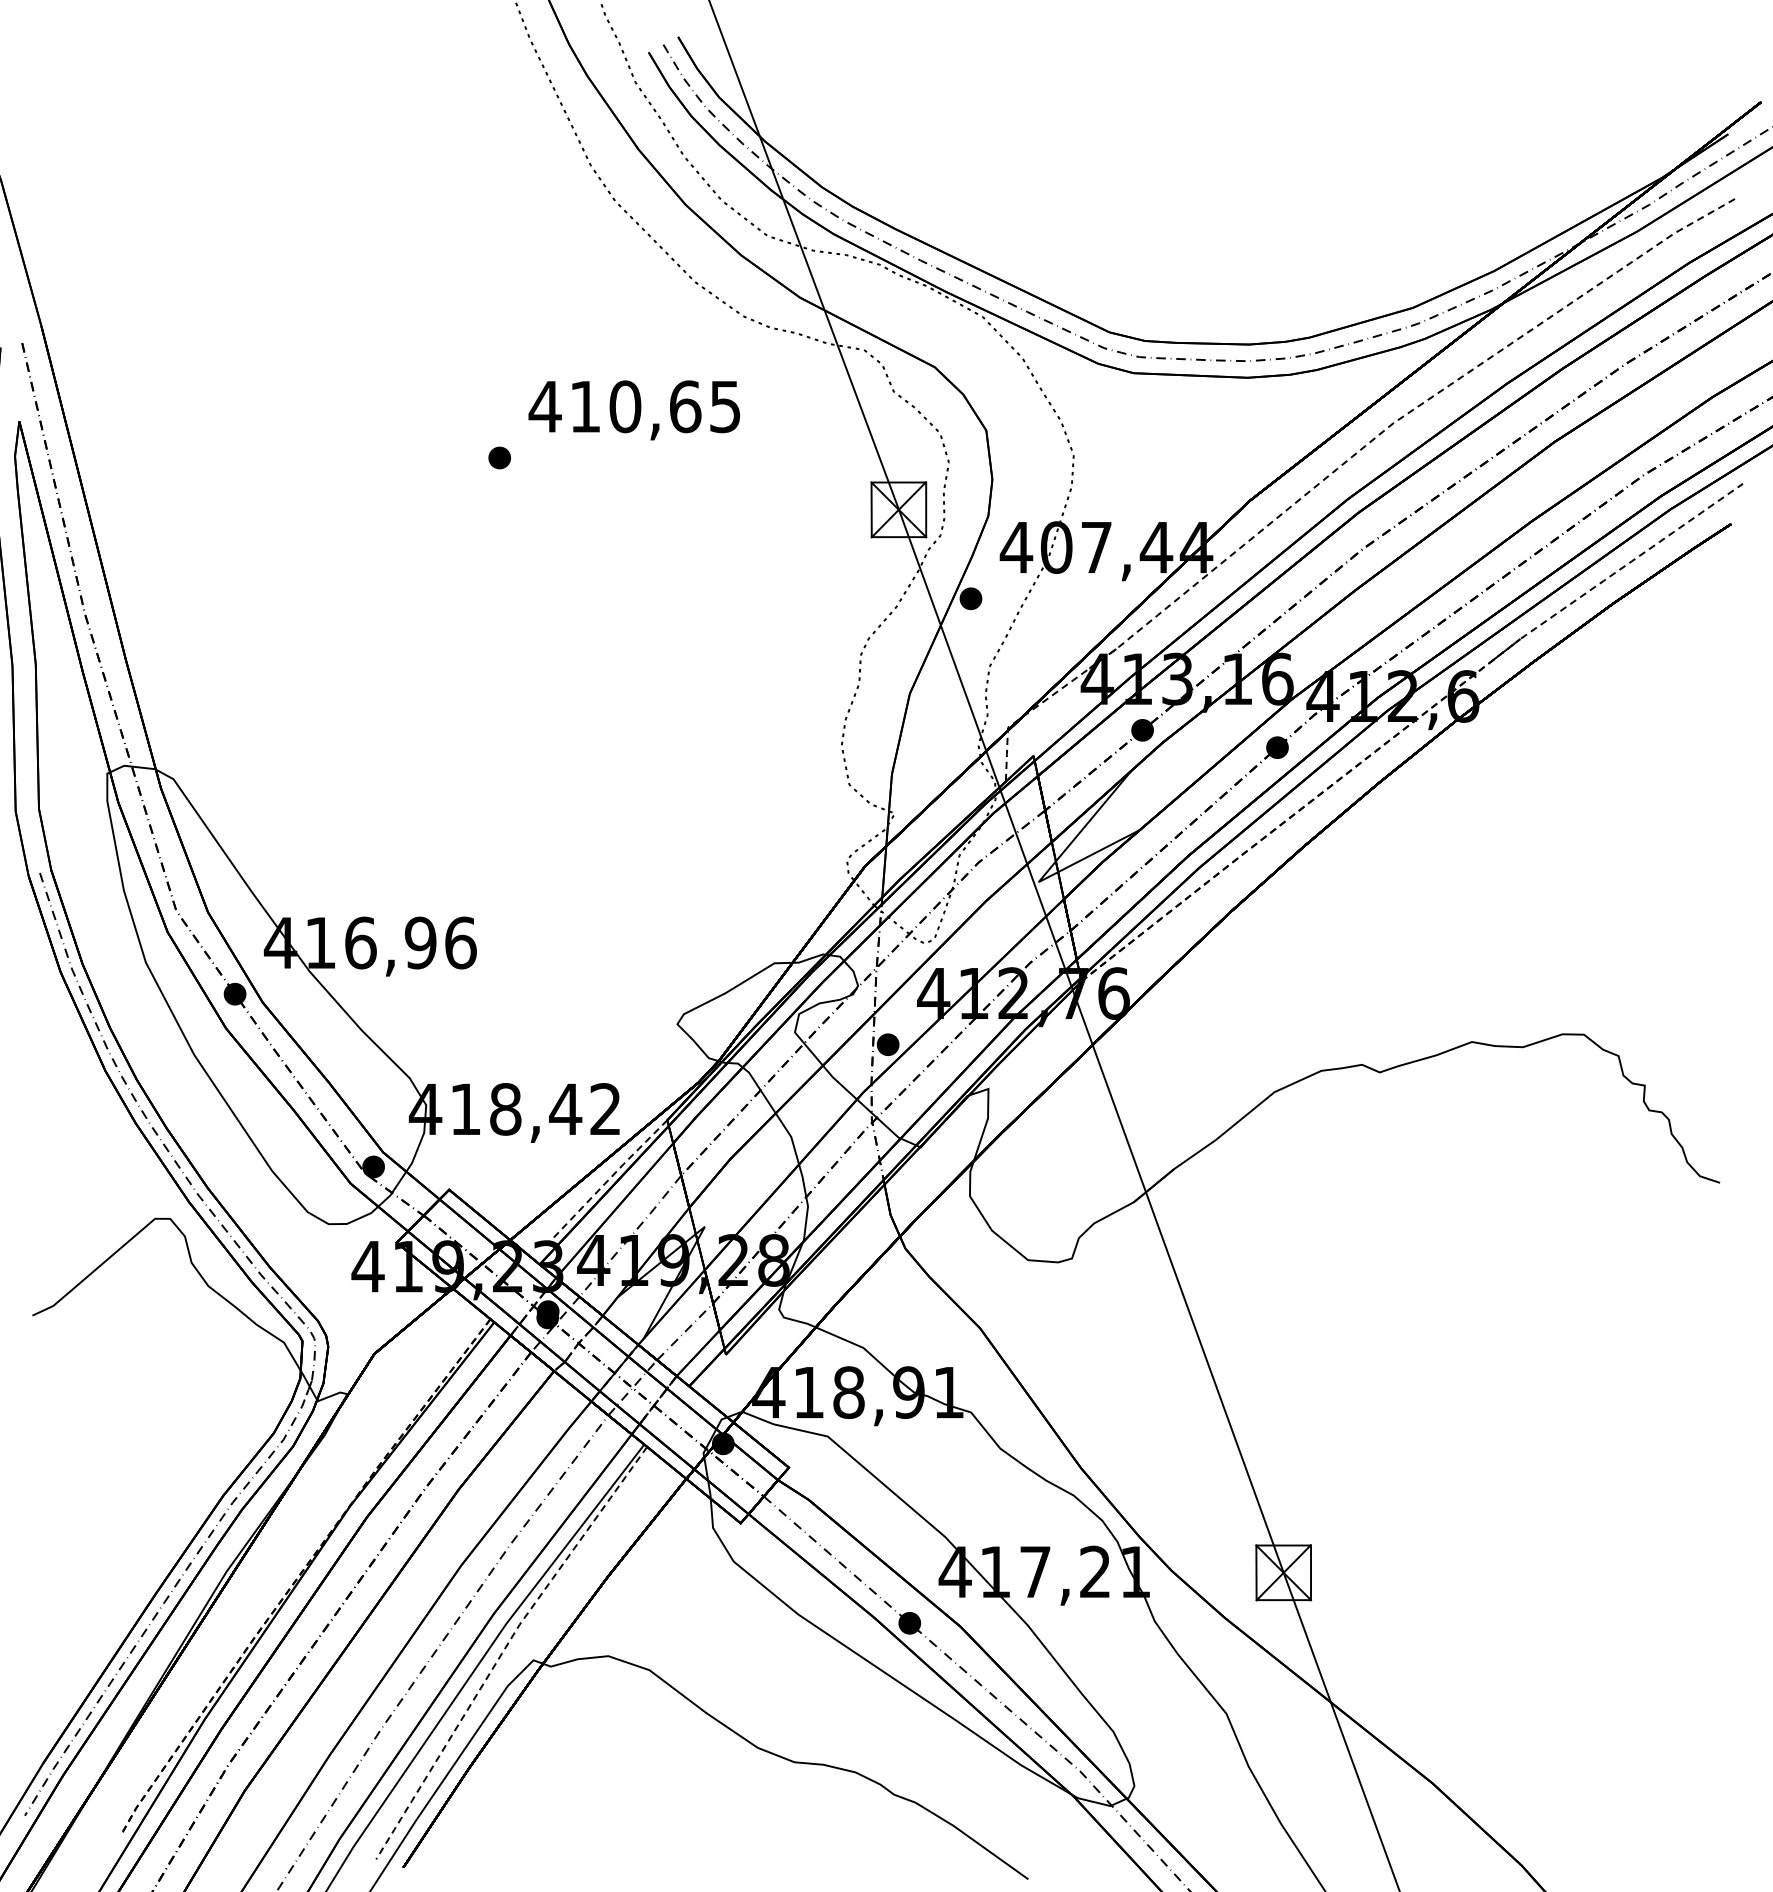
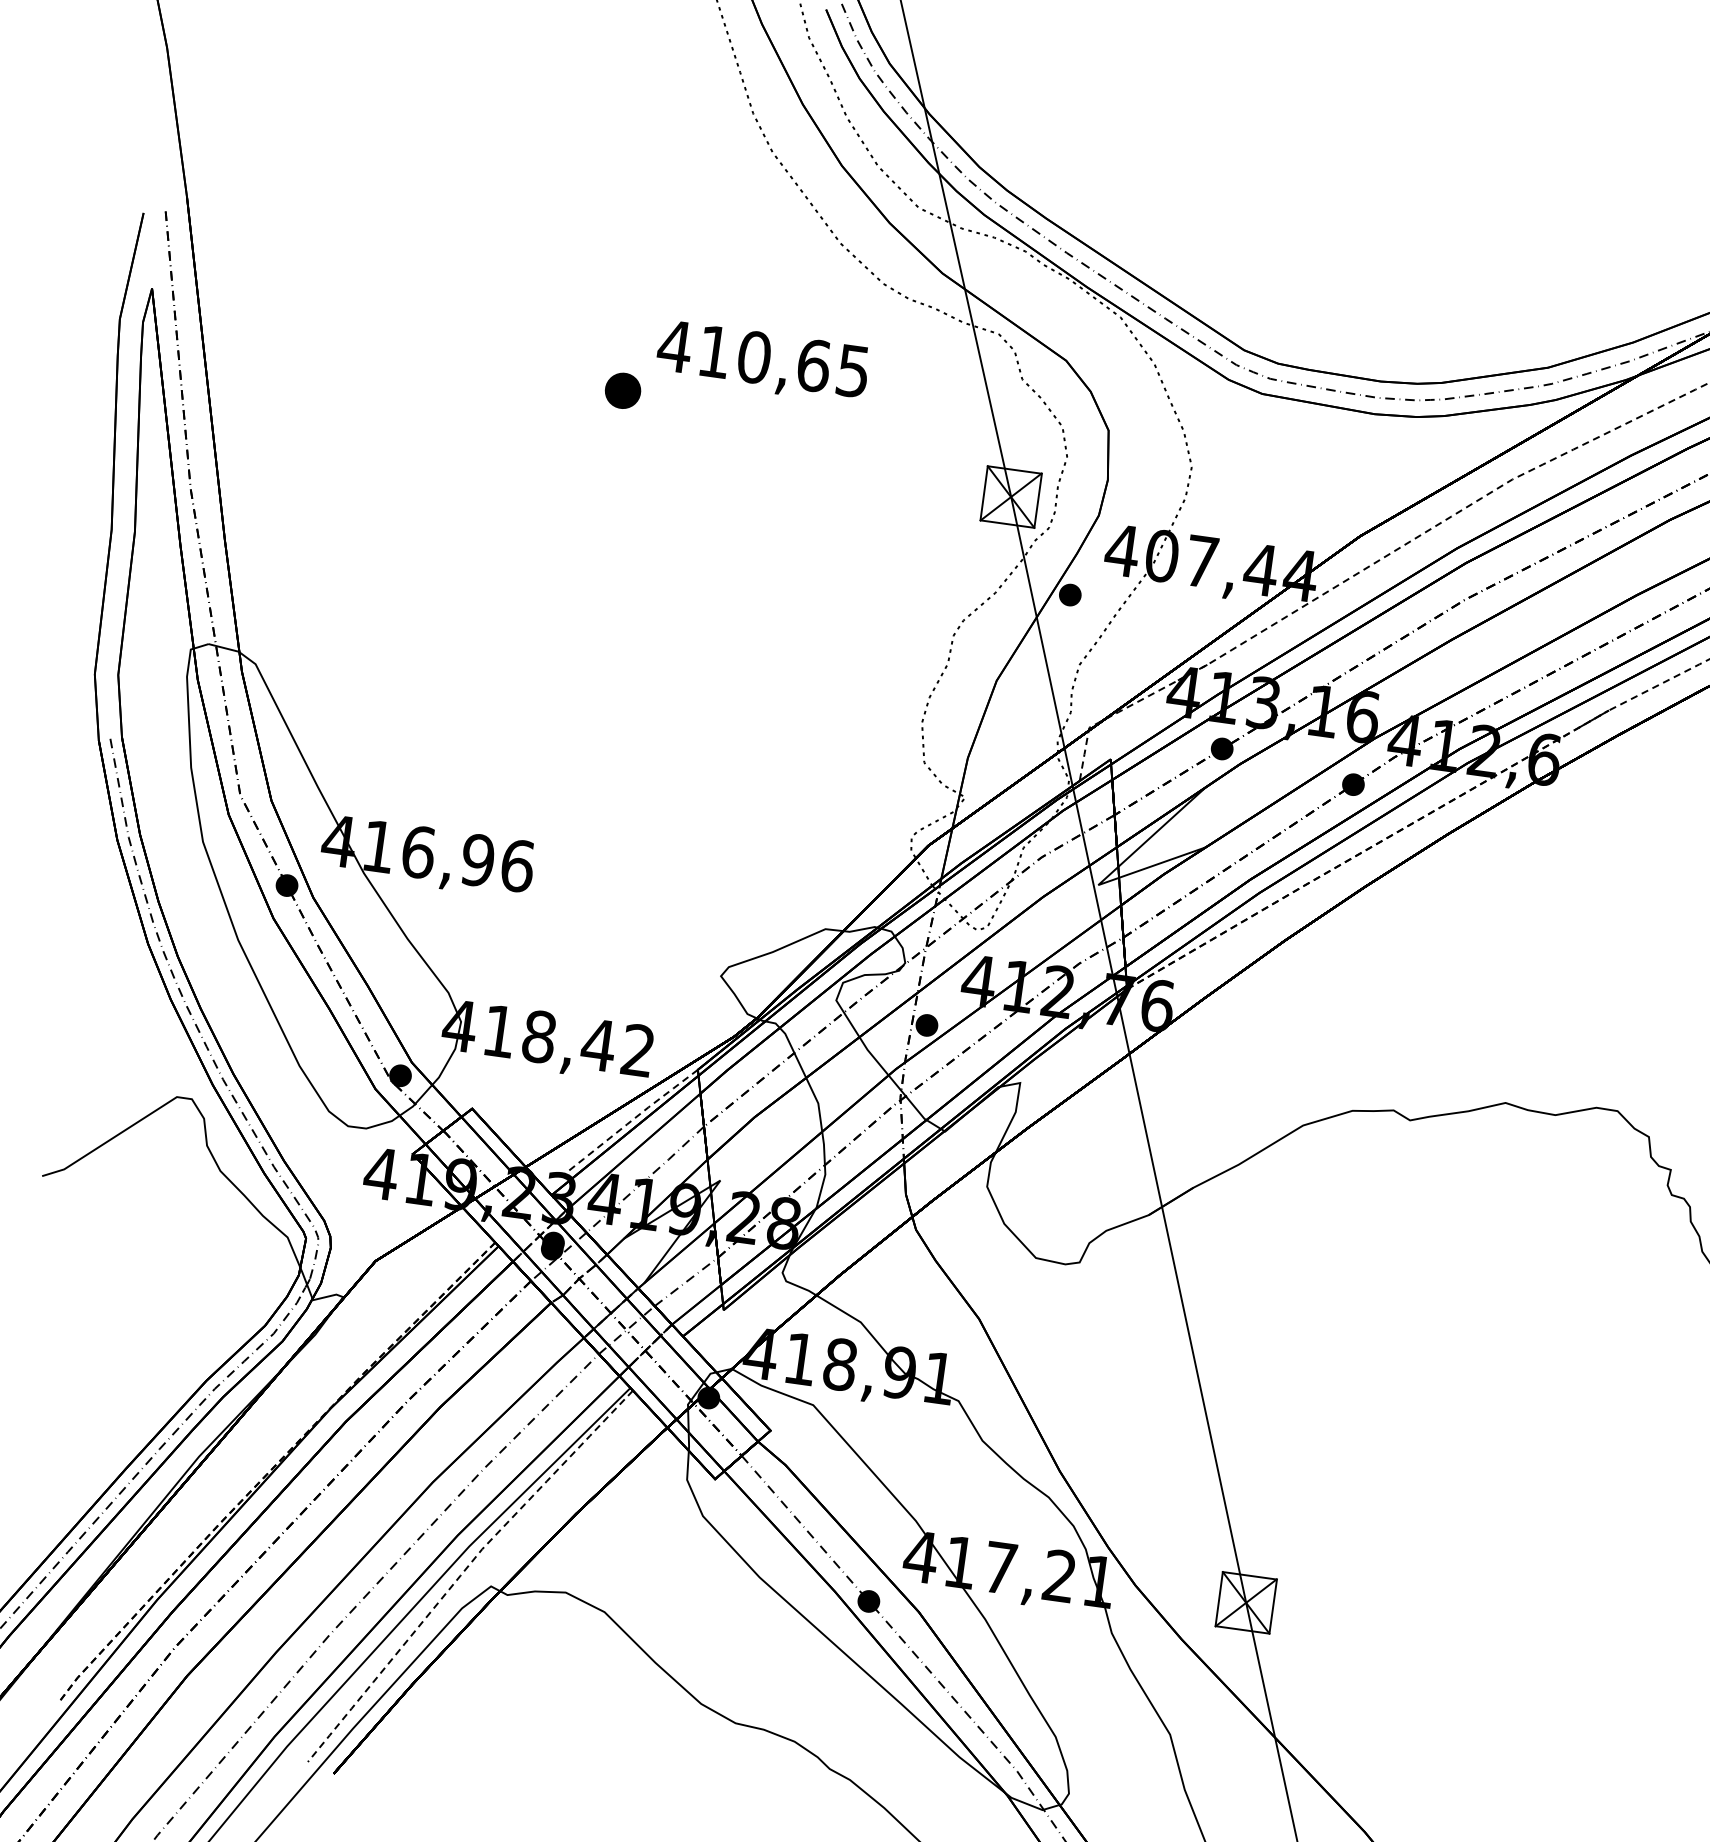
part: (499, 457) -> (622, 390), size x1.6

